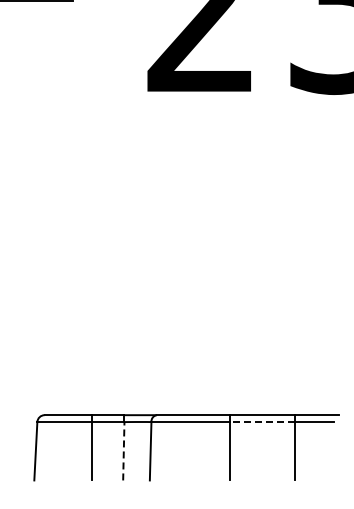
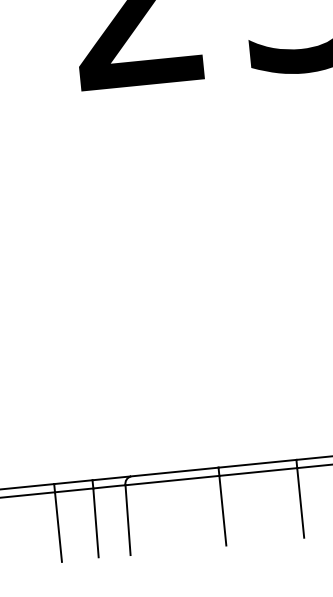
line: (262, 422) -> (258, 472), dashed -> solid
line: (123, 450) -> (95, 522), dashed -> solid

